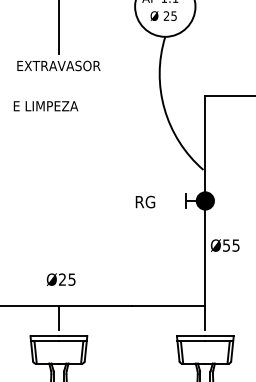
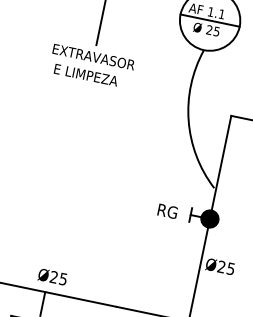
line: (165, 6) -> (210, 20), added
text: (45, 106) -> (85, 75), moved
text: (145, 201) -> (167, 210), moved
text: (226, 245) -> (221, 266), Ø55 -> Ø25
text: (60, 279) -> (52, 276), moved

